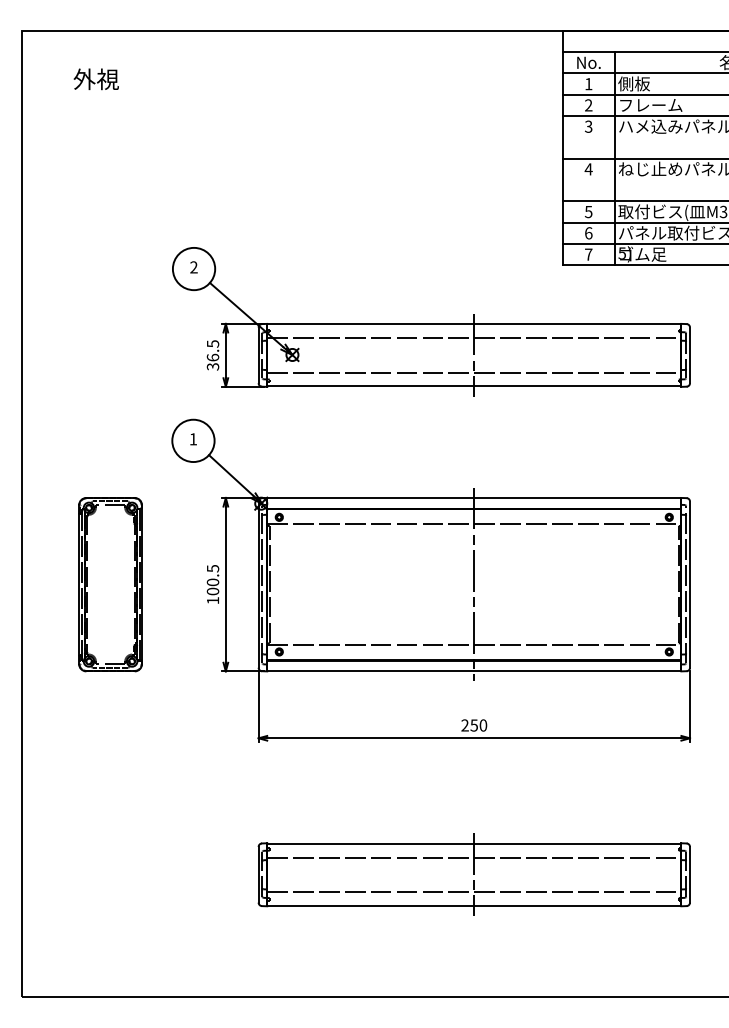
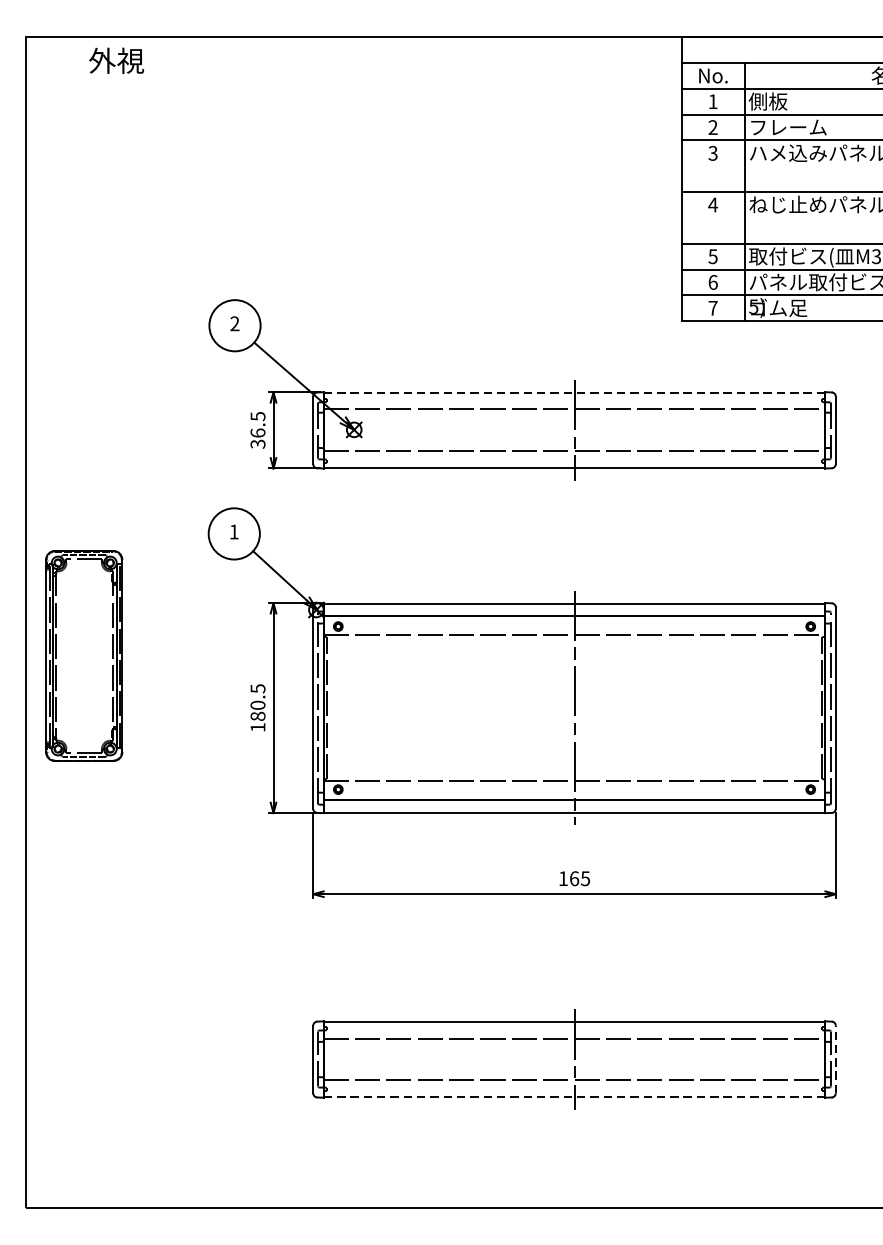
text: (95, 79) -> (115, 61), moved
line: (474, 324) -> (574, 392), solid -> dashed
part: (110, 584) -> (84, 655), moved
text: (212, 591) -> (257, 716), 100.5 -> 180.5
text: (474, 725) -> (574, 878), 250 -> 165
line: (690, 874) -> (836, 1059), solid -> dashed
line: (474, 905) -> (574, 1096), solid -> dashed

